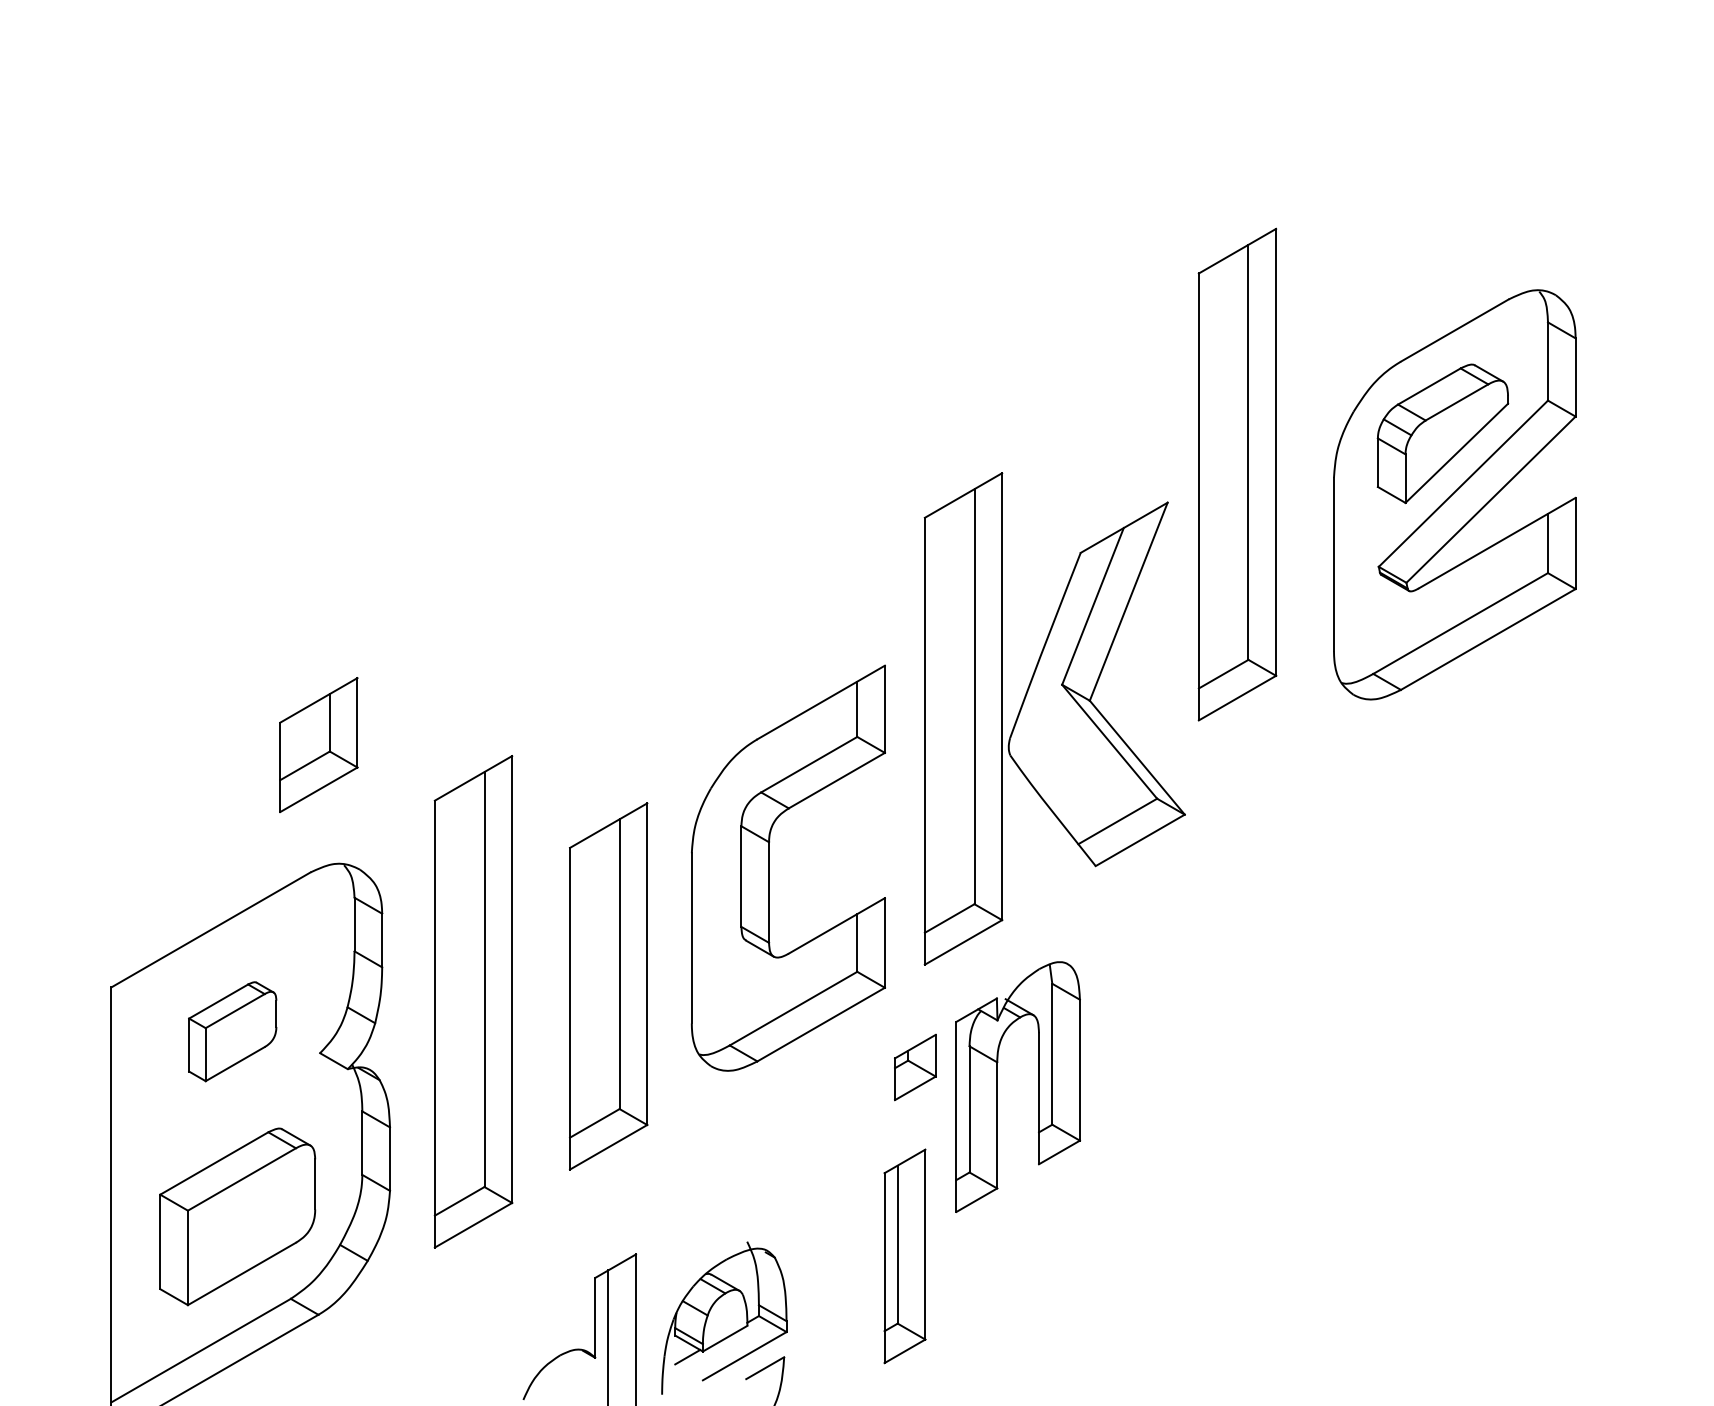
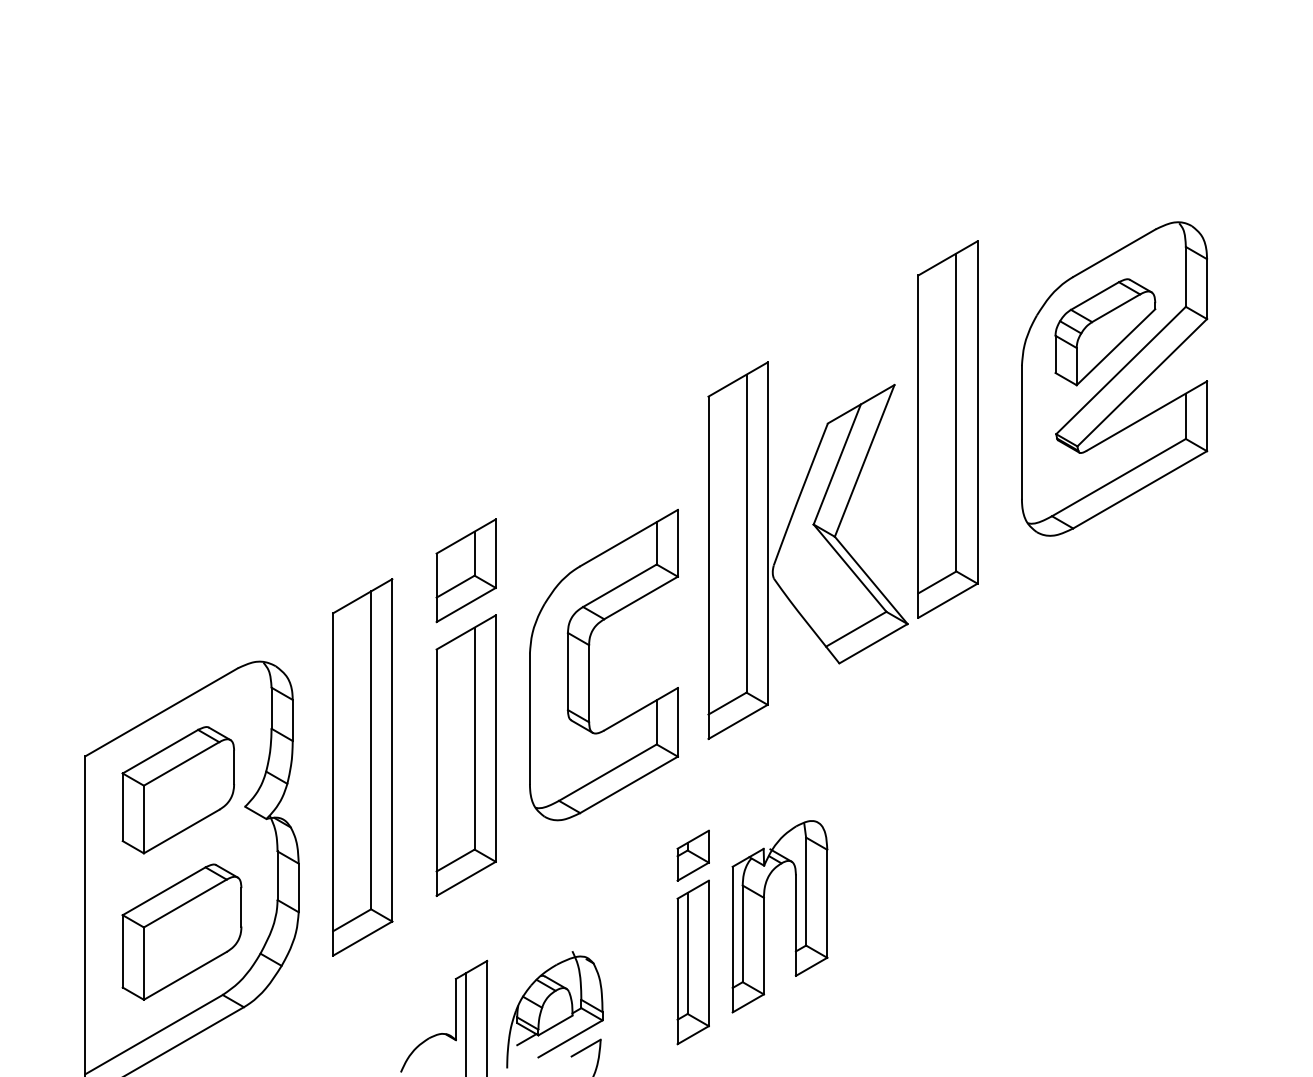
part: (1236, 474) -> (947, 429), moved
part: (317, 744) -> (465, 570), moved
part: (231, 1031) -> (177, 790), size x1.67
part: (914, 1067) -> (692, 855), moved
part: (997, 1086) -> (764, 916), moved

